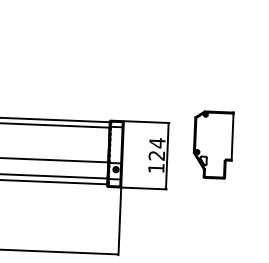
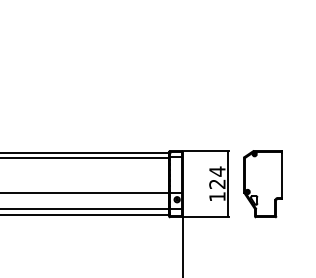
part: (212, 145) -> (262, 184), moved

